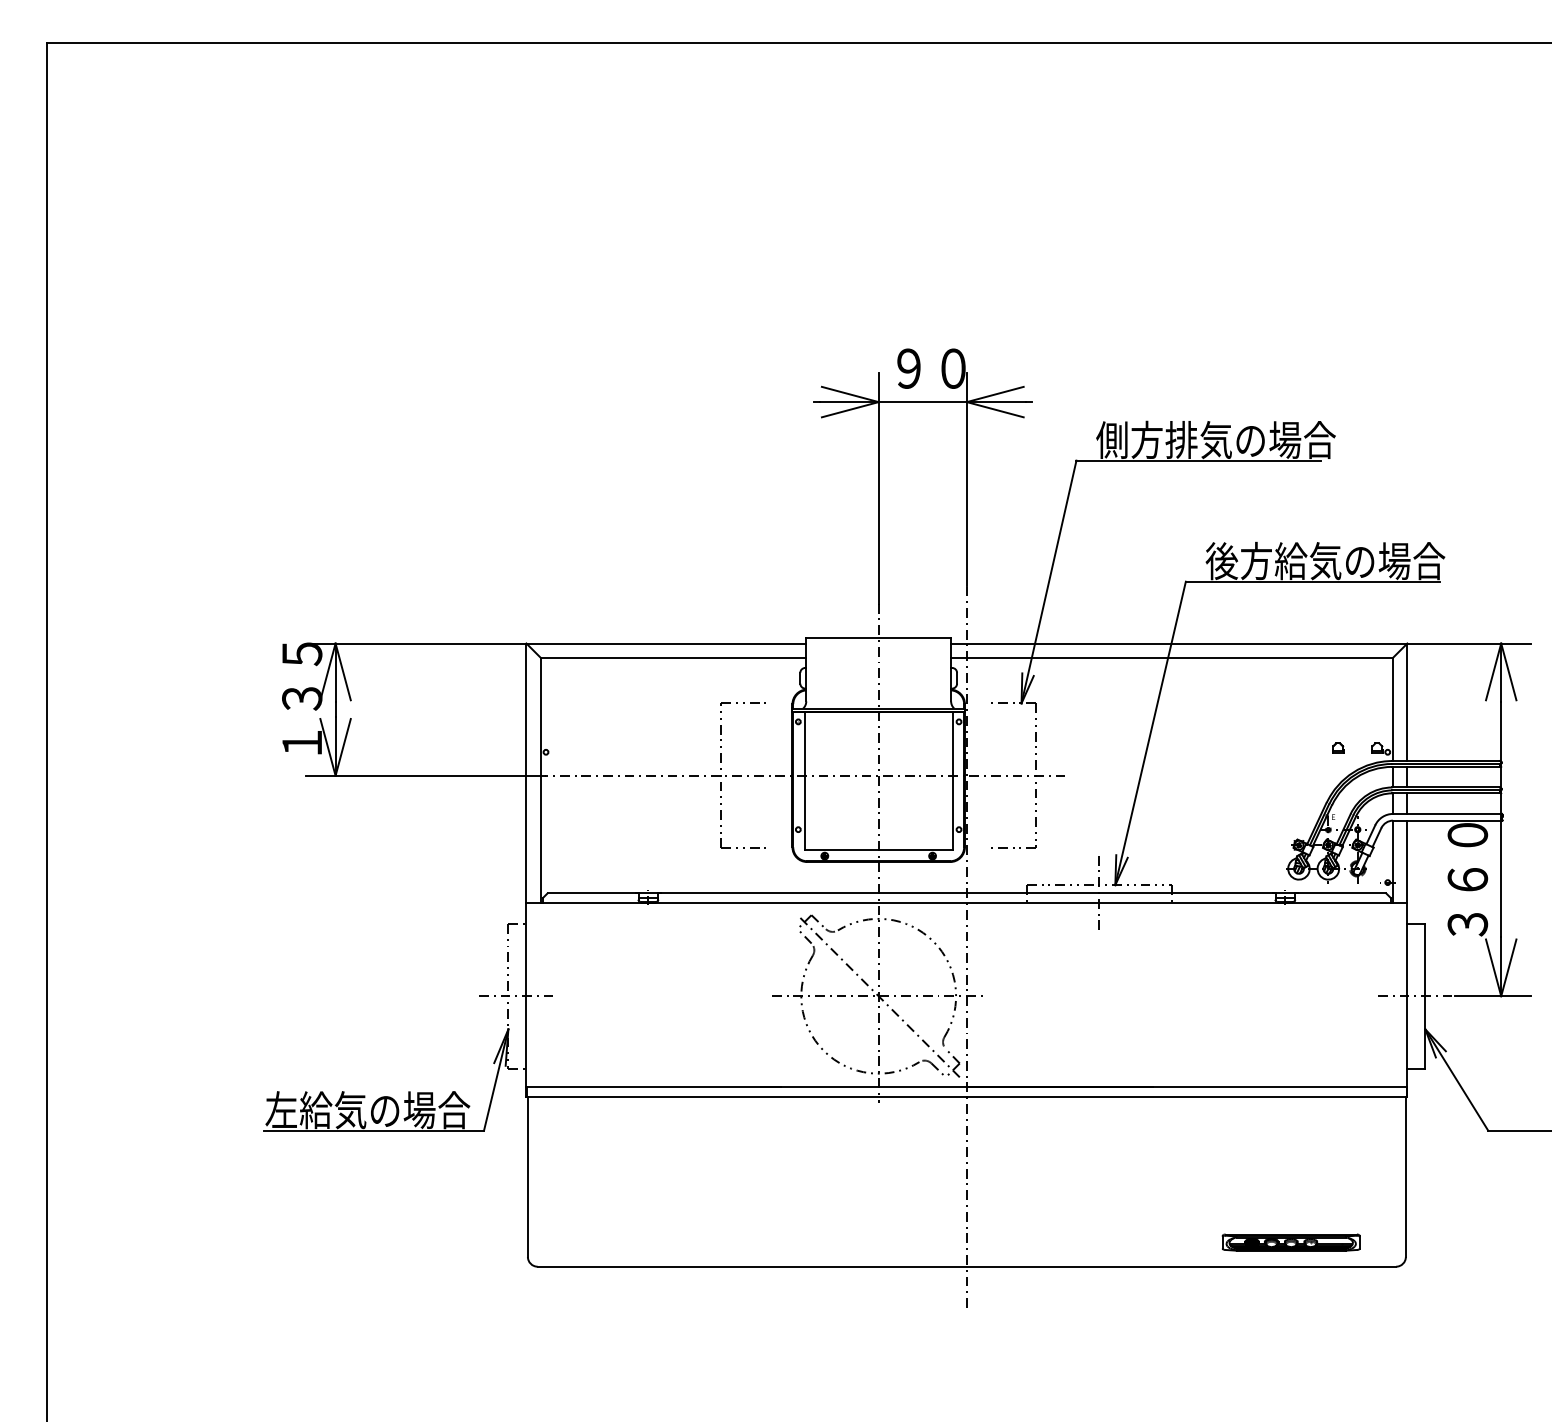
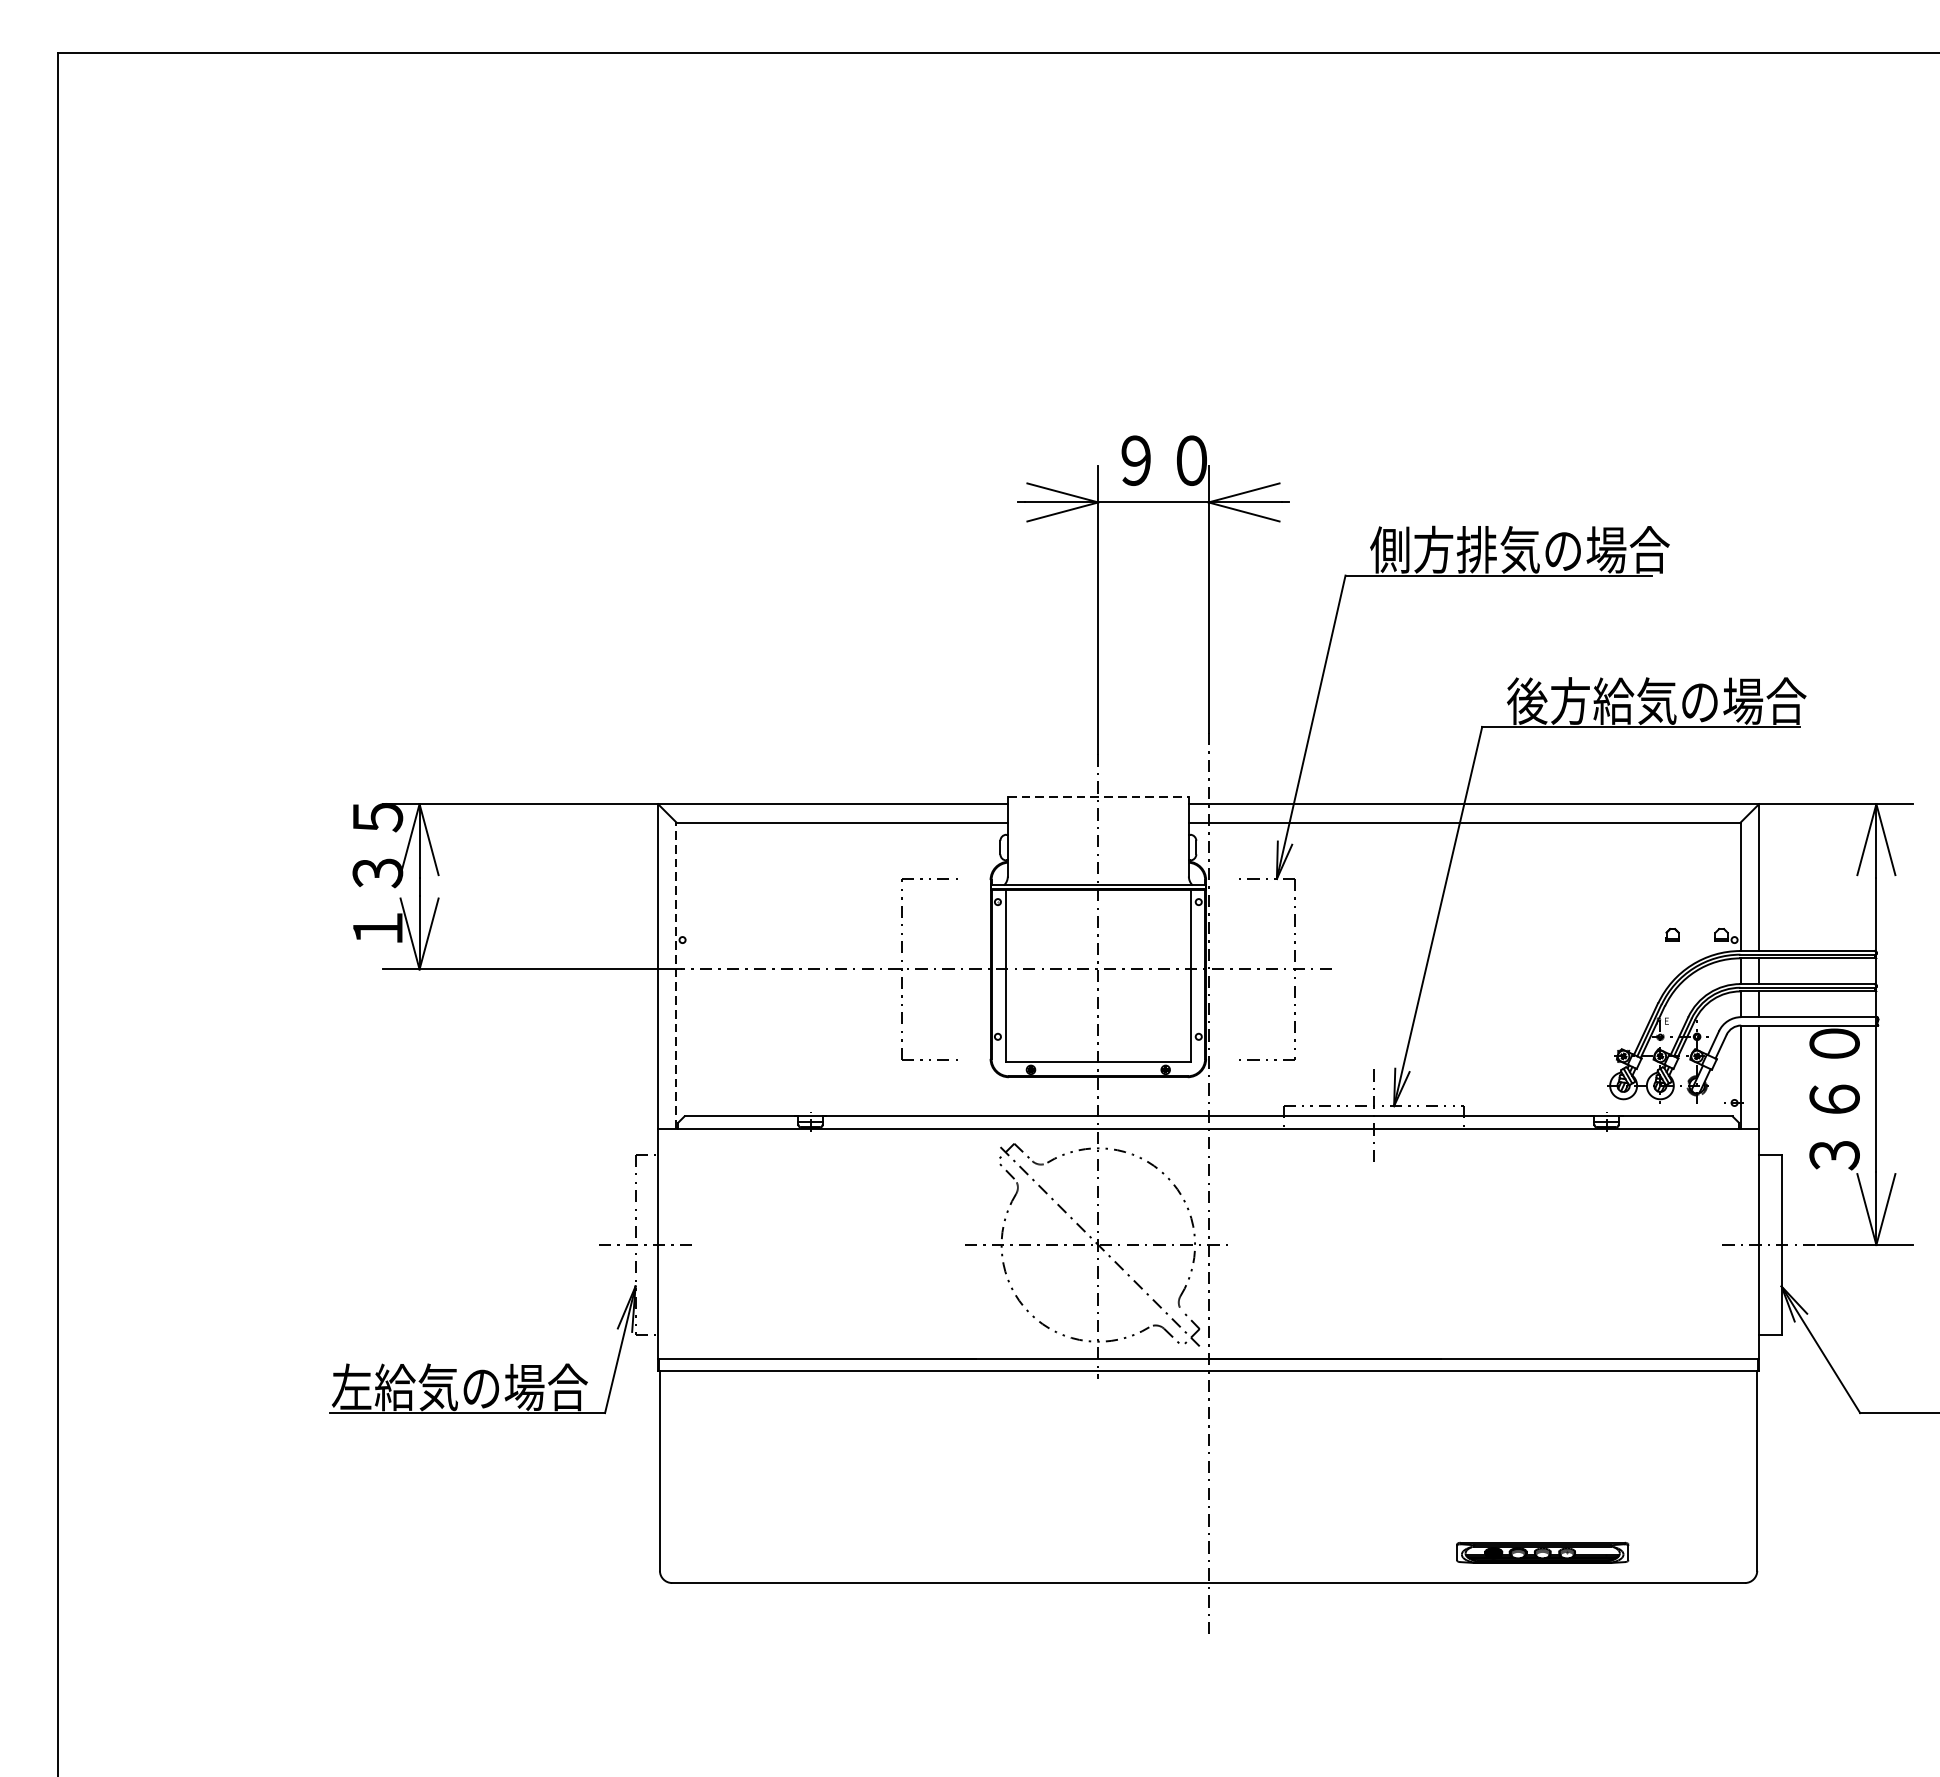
line: (879, 637) -> (1099, 796), solid -> dashed
line: (541, 780) -> (676, 975), solid -> dashed
part: (1290, 1242) -> (1541, 1552), moved

